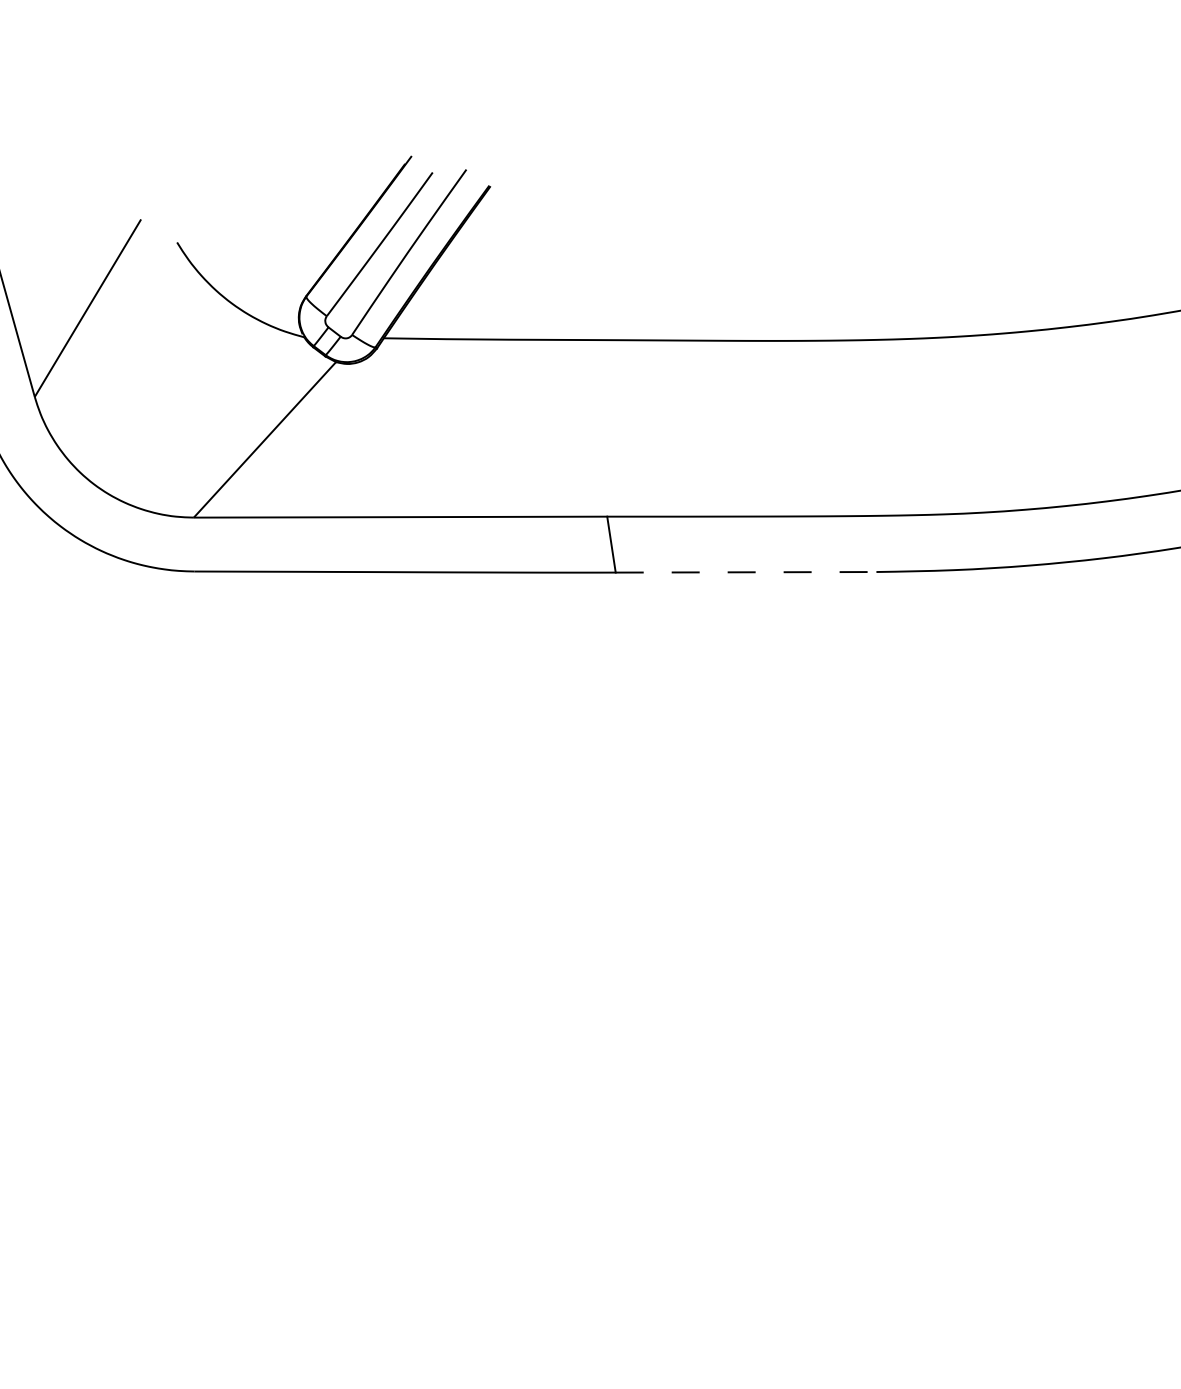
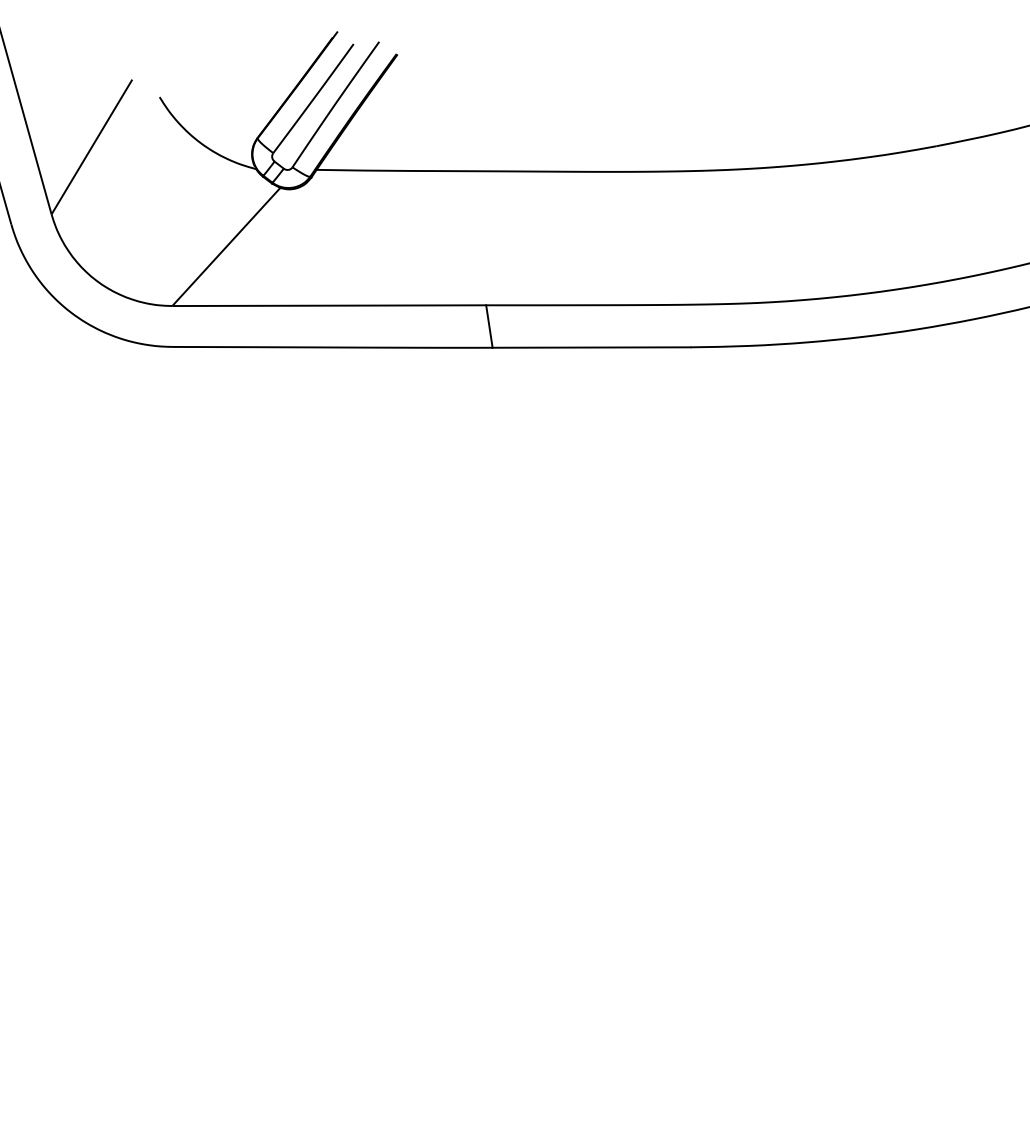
line: (745, 572) -> (591, 347), dashed -> solid

